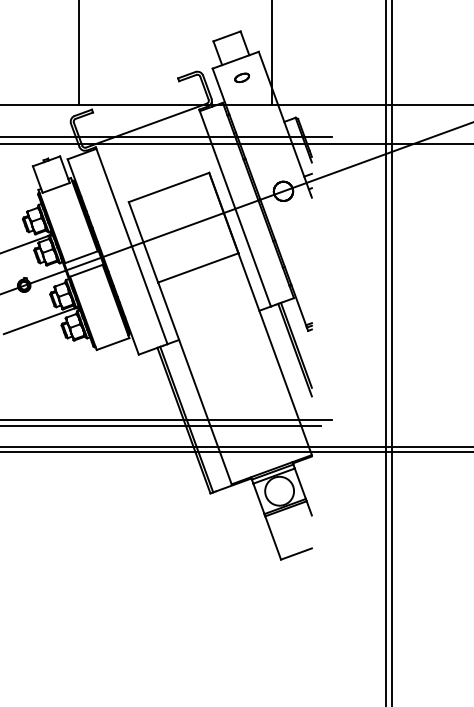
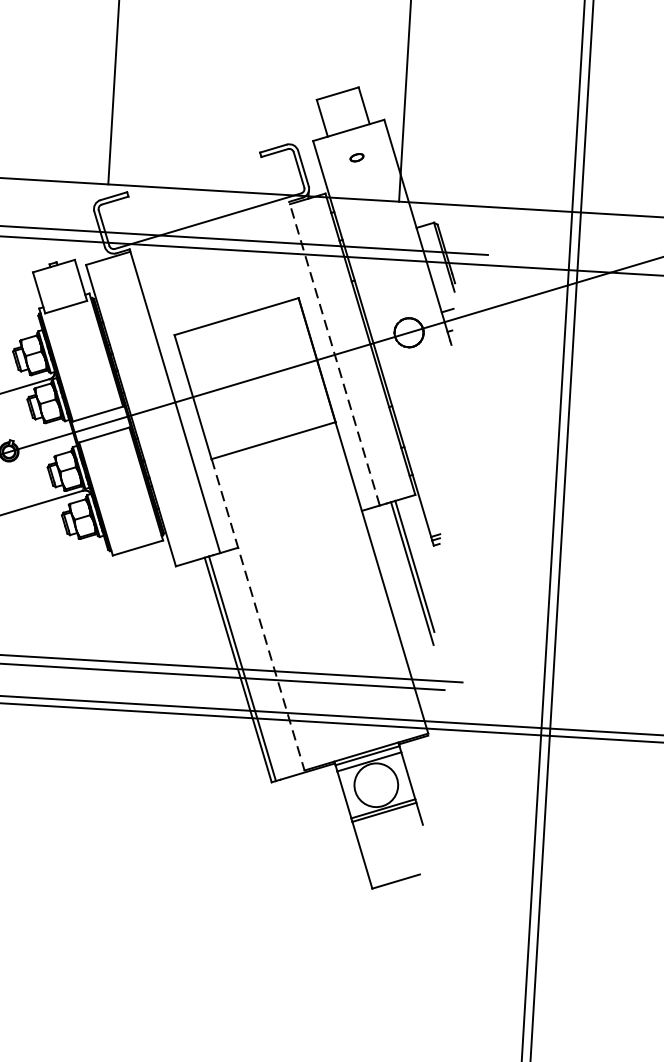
part: (242, 77) -> (357, 157), size x0.6
line: (235, 208) -> (335, 354), solid -> dashed
line: (195, 383) -> (258, 614), solid -> dashed

